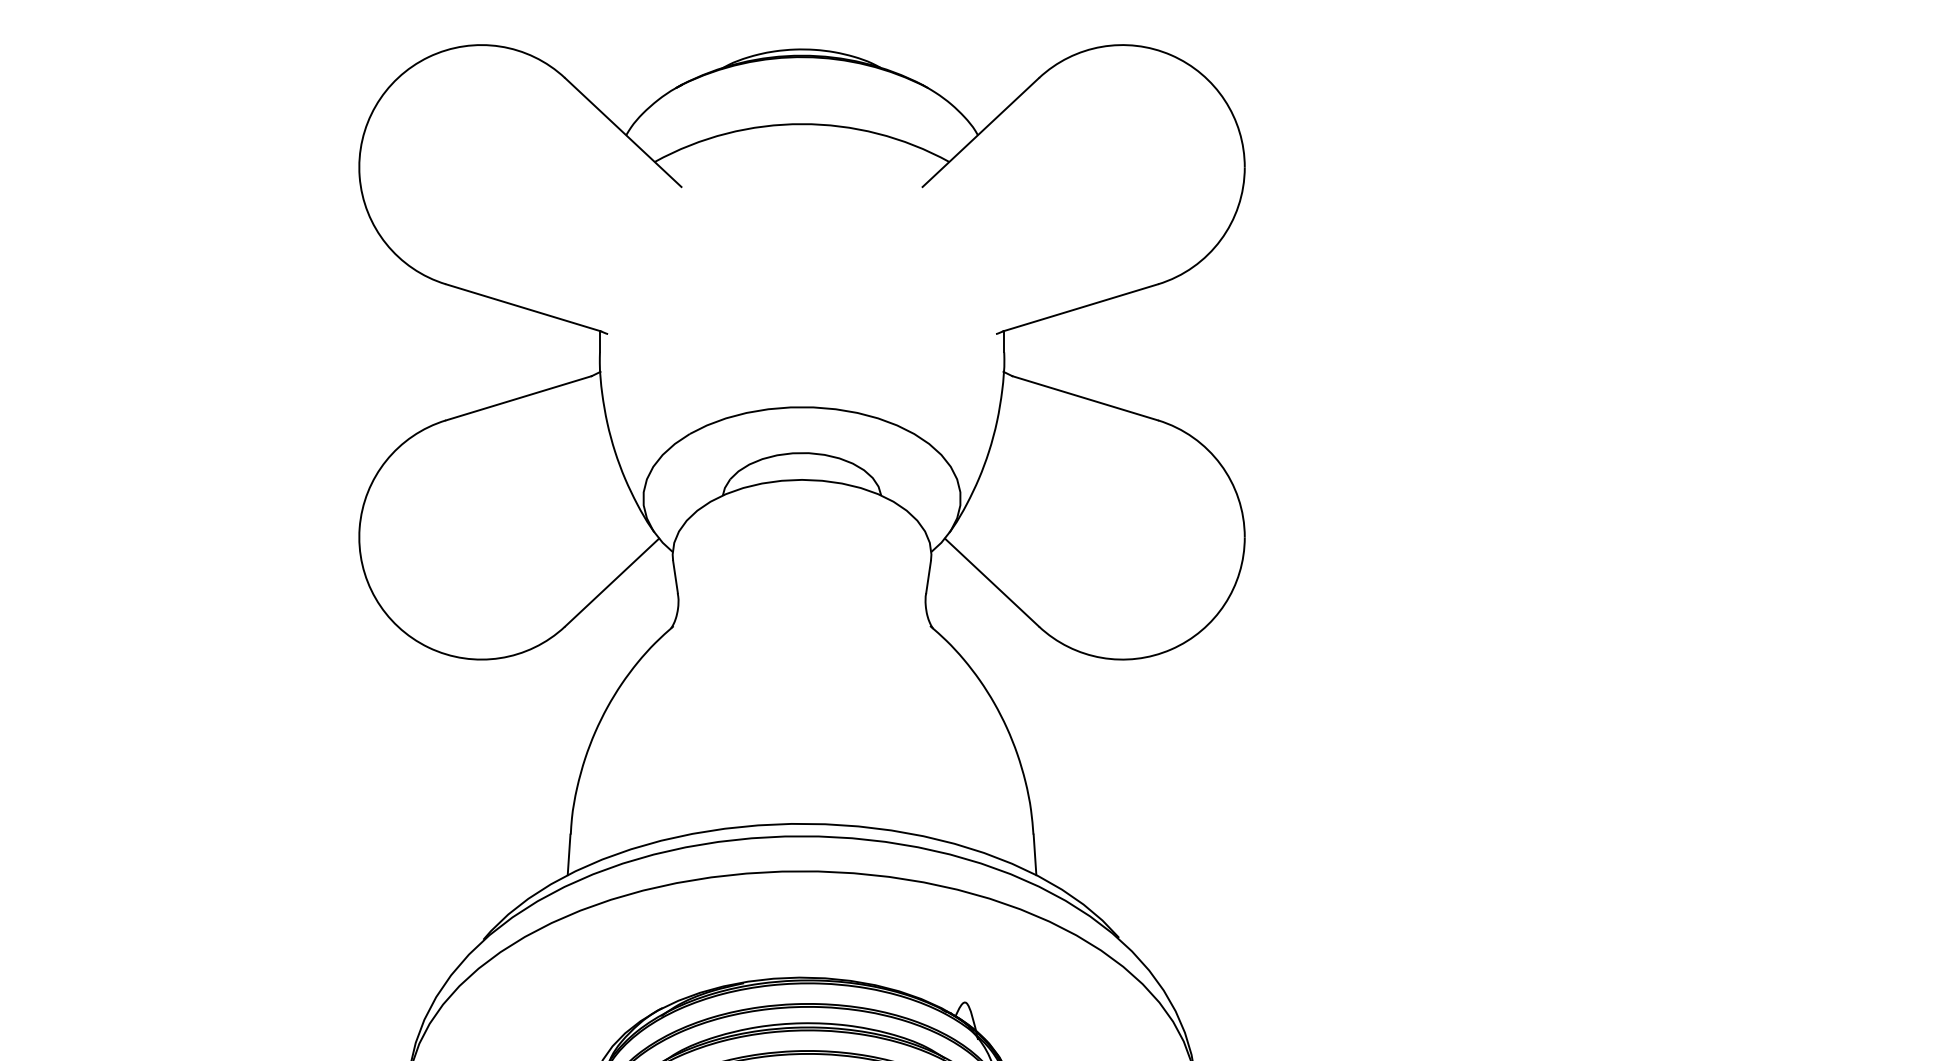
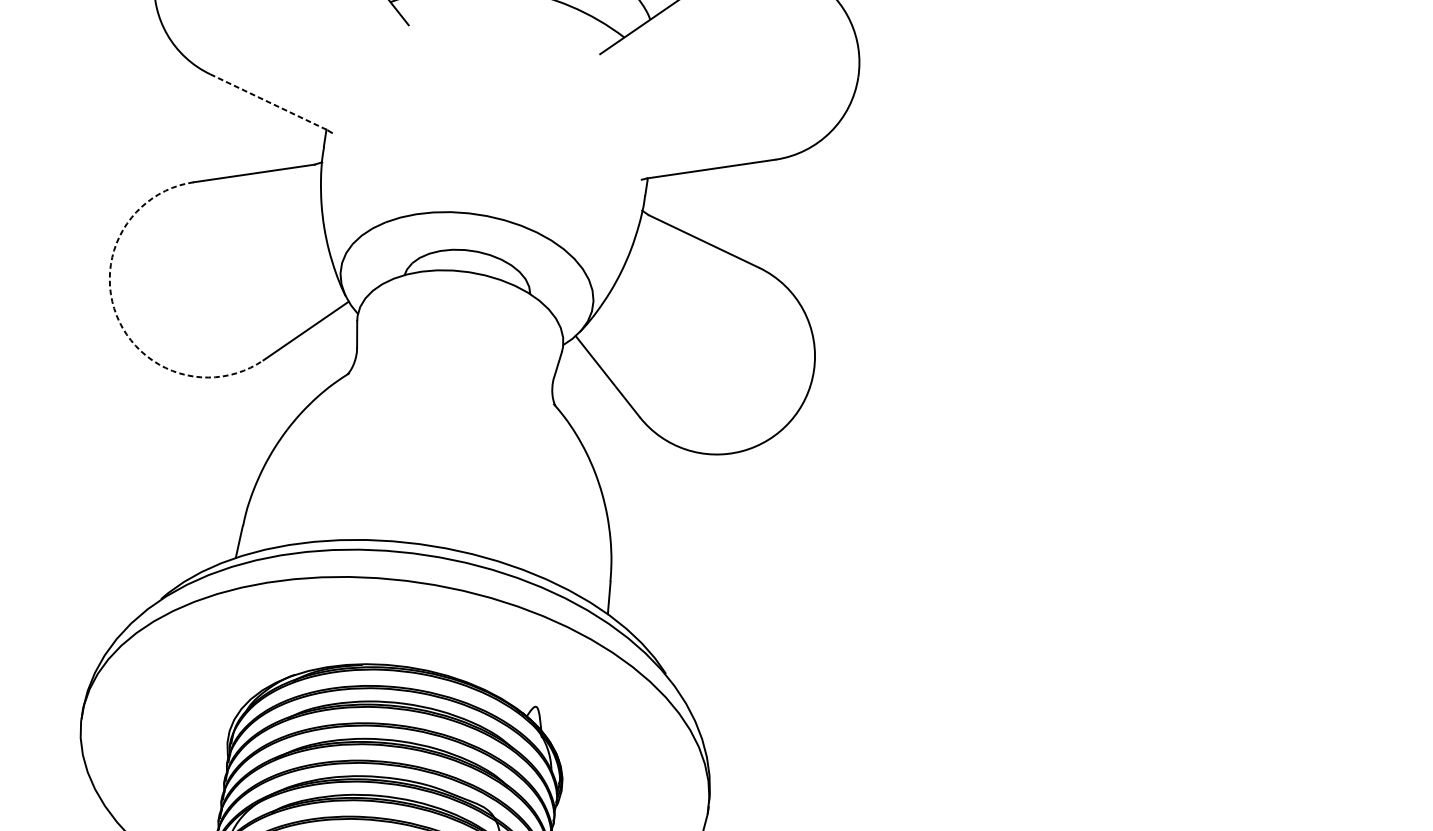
line: (523, 307) -> (268, 101), solid -> dashed
arc: (375, 598) -> (116, 315), solid -> dashed

